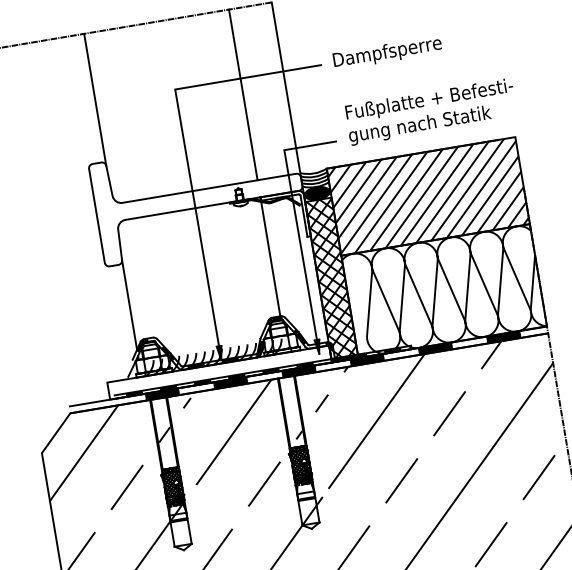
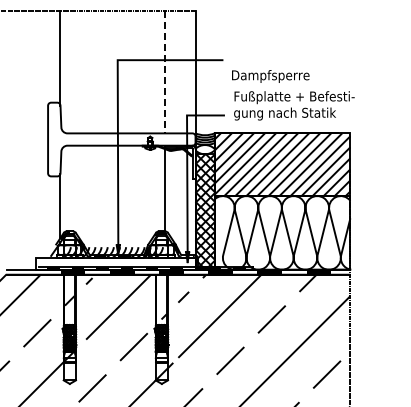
text: (387, 53) -> (270, 76), moved
line: (243, 95) -> (164, 72), solid -> dashed
hatch: (316, 193) -> (204, 149), removed

